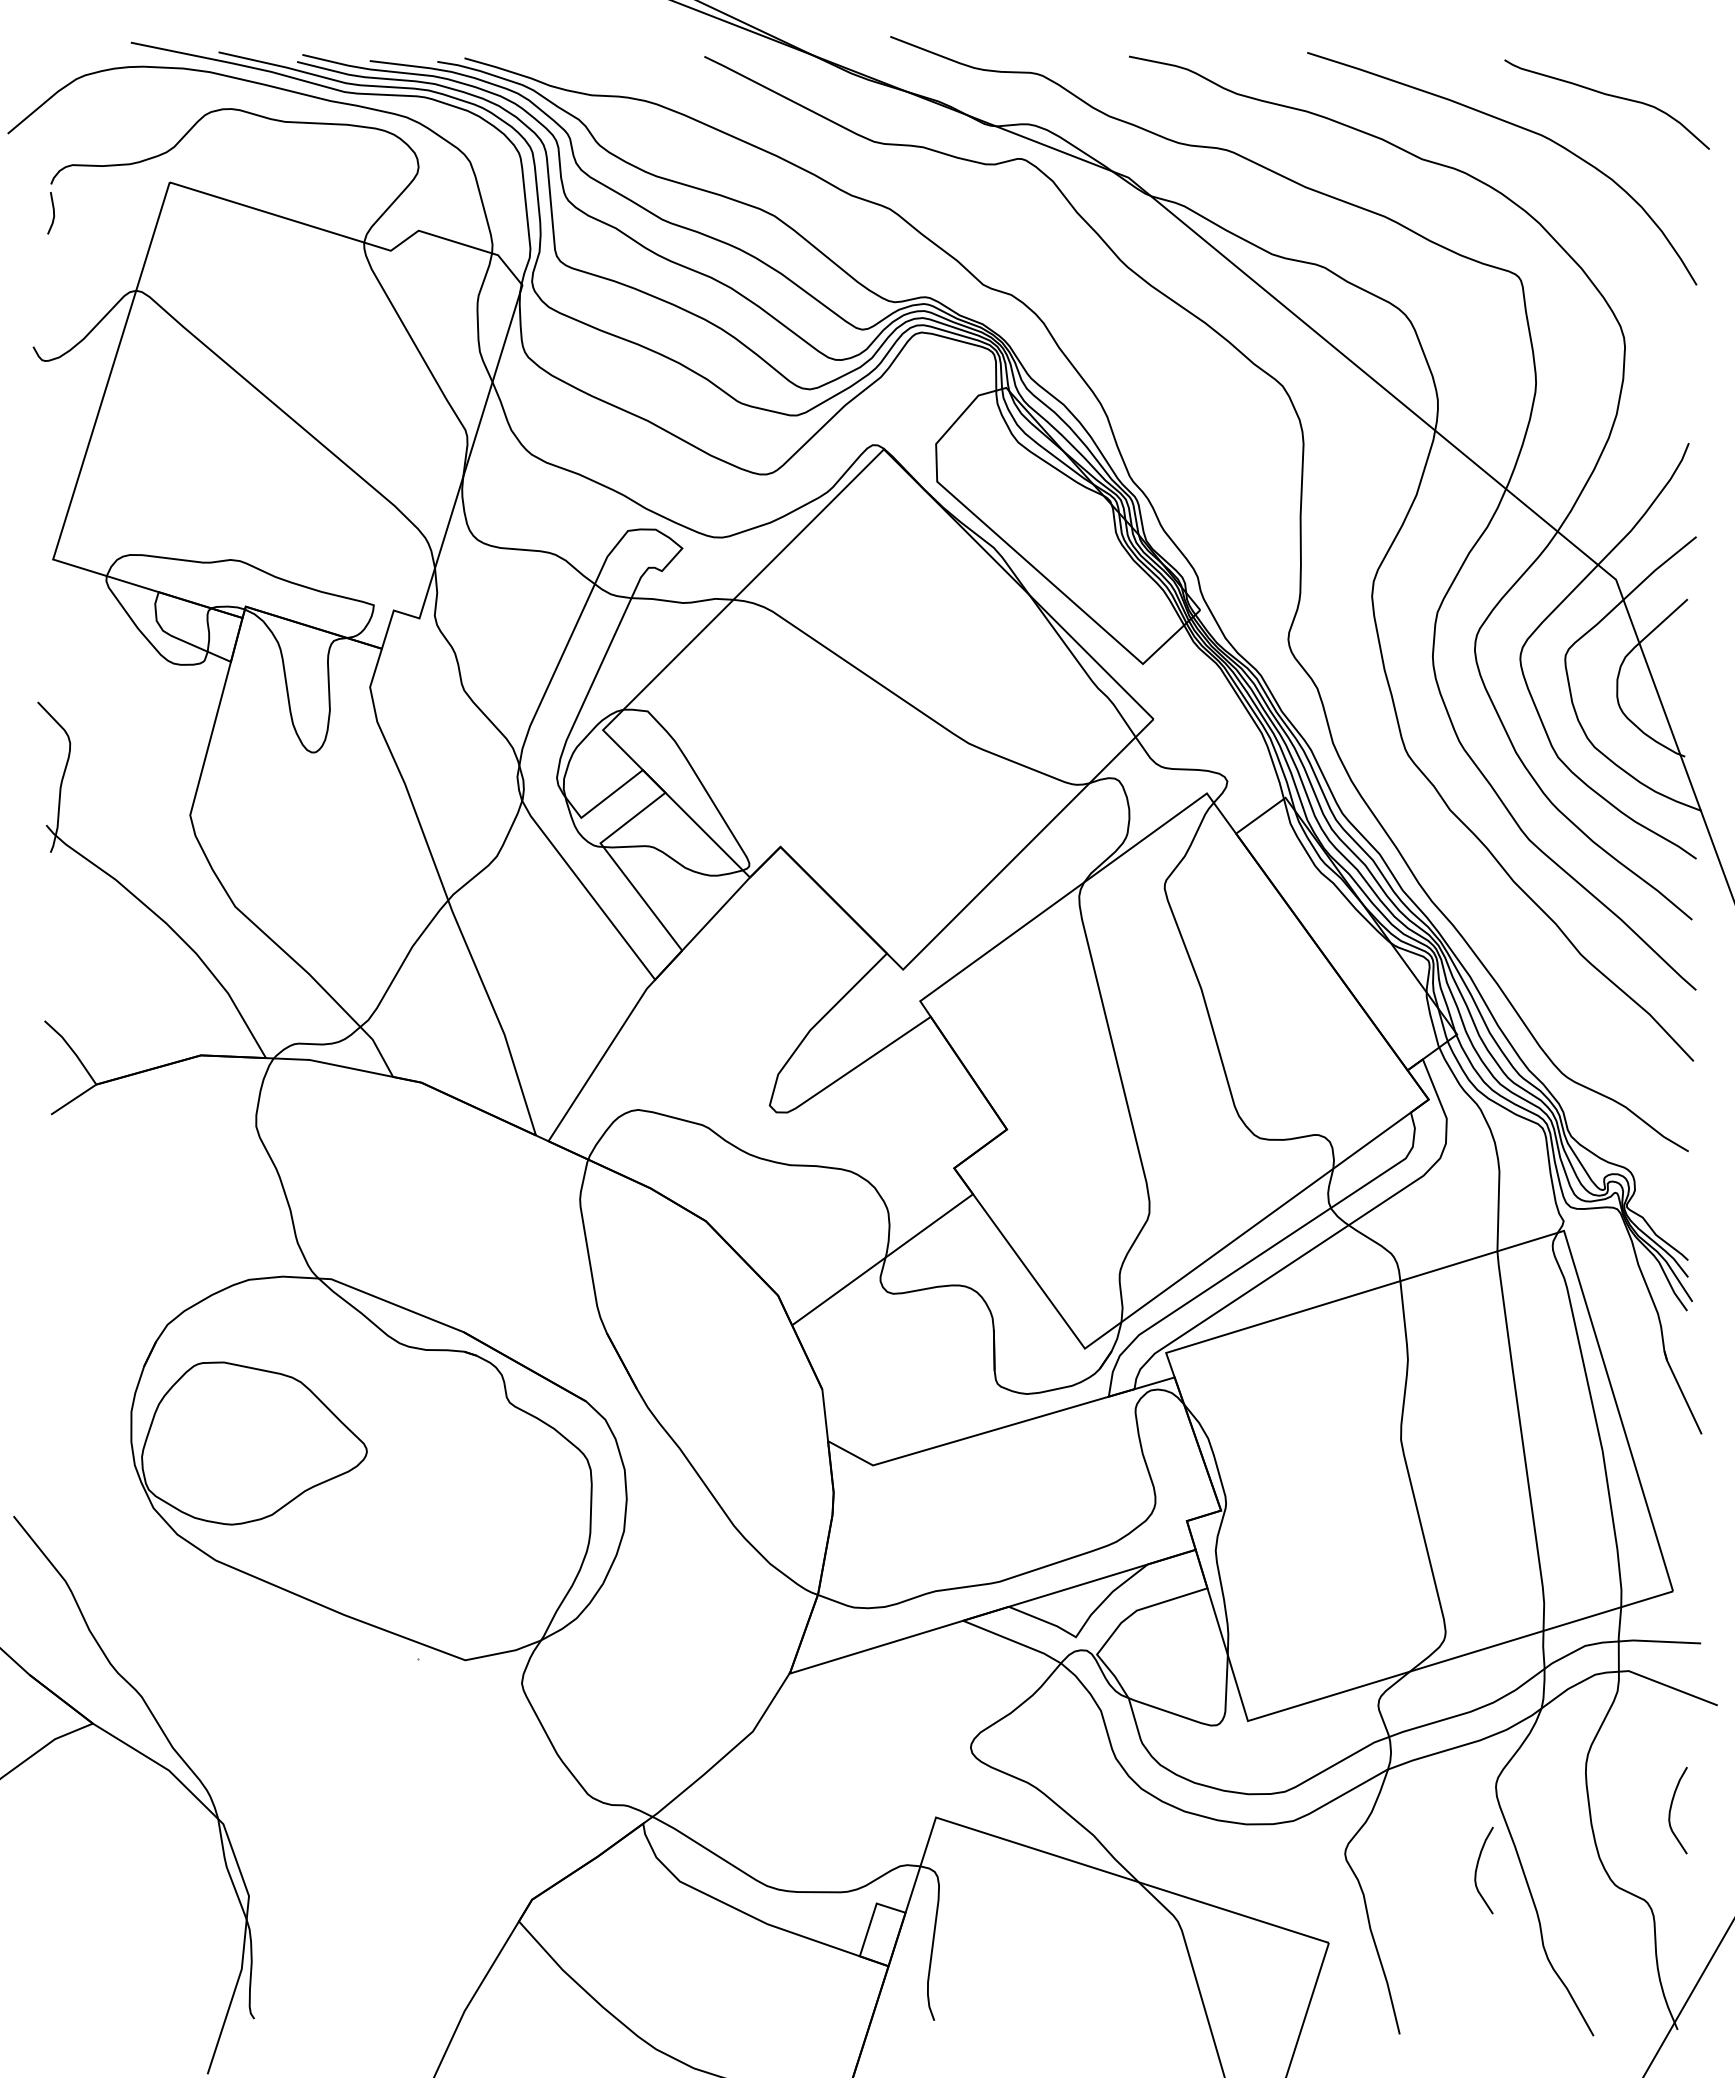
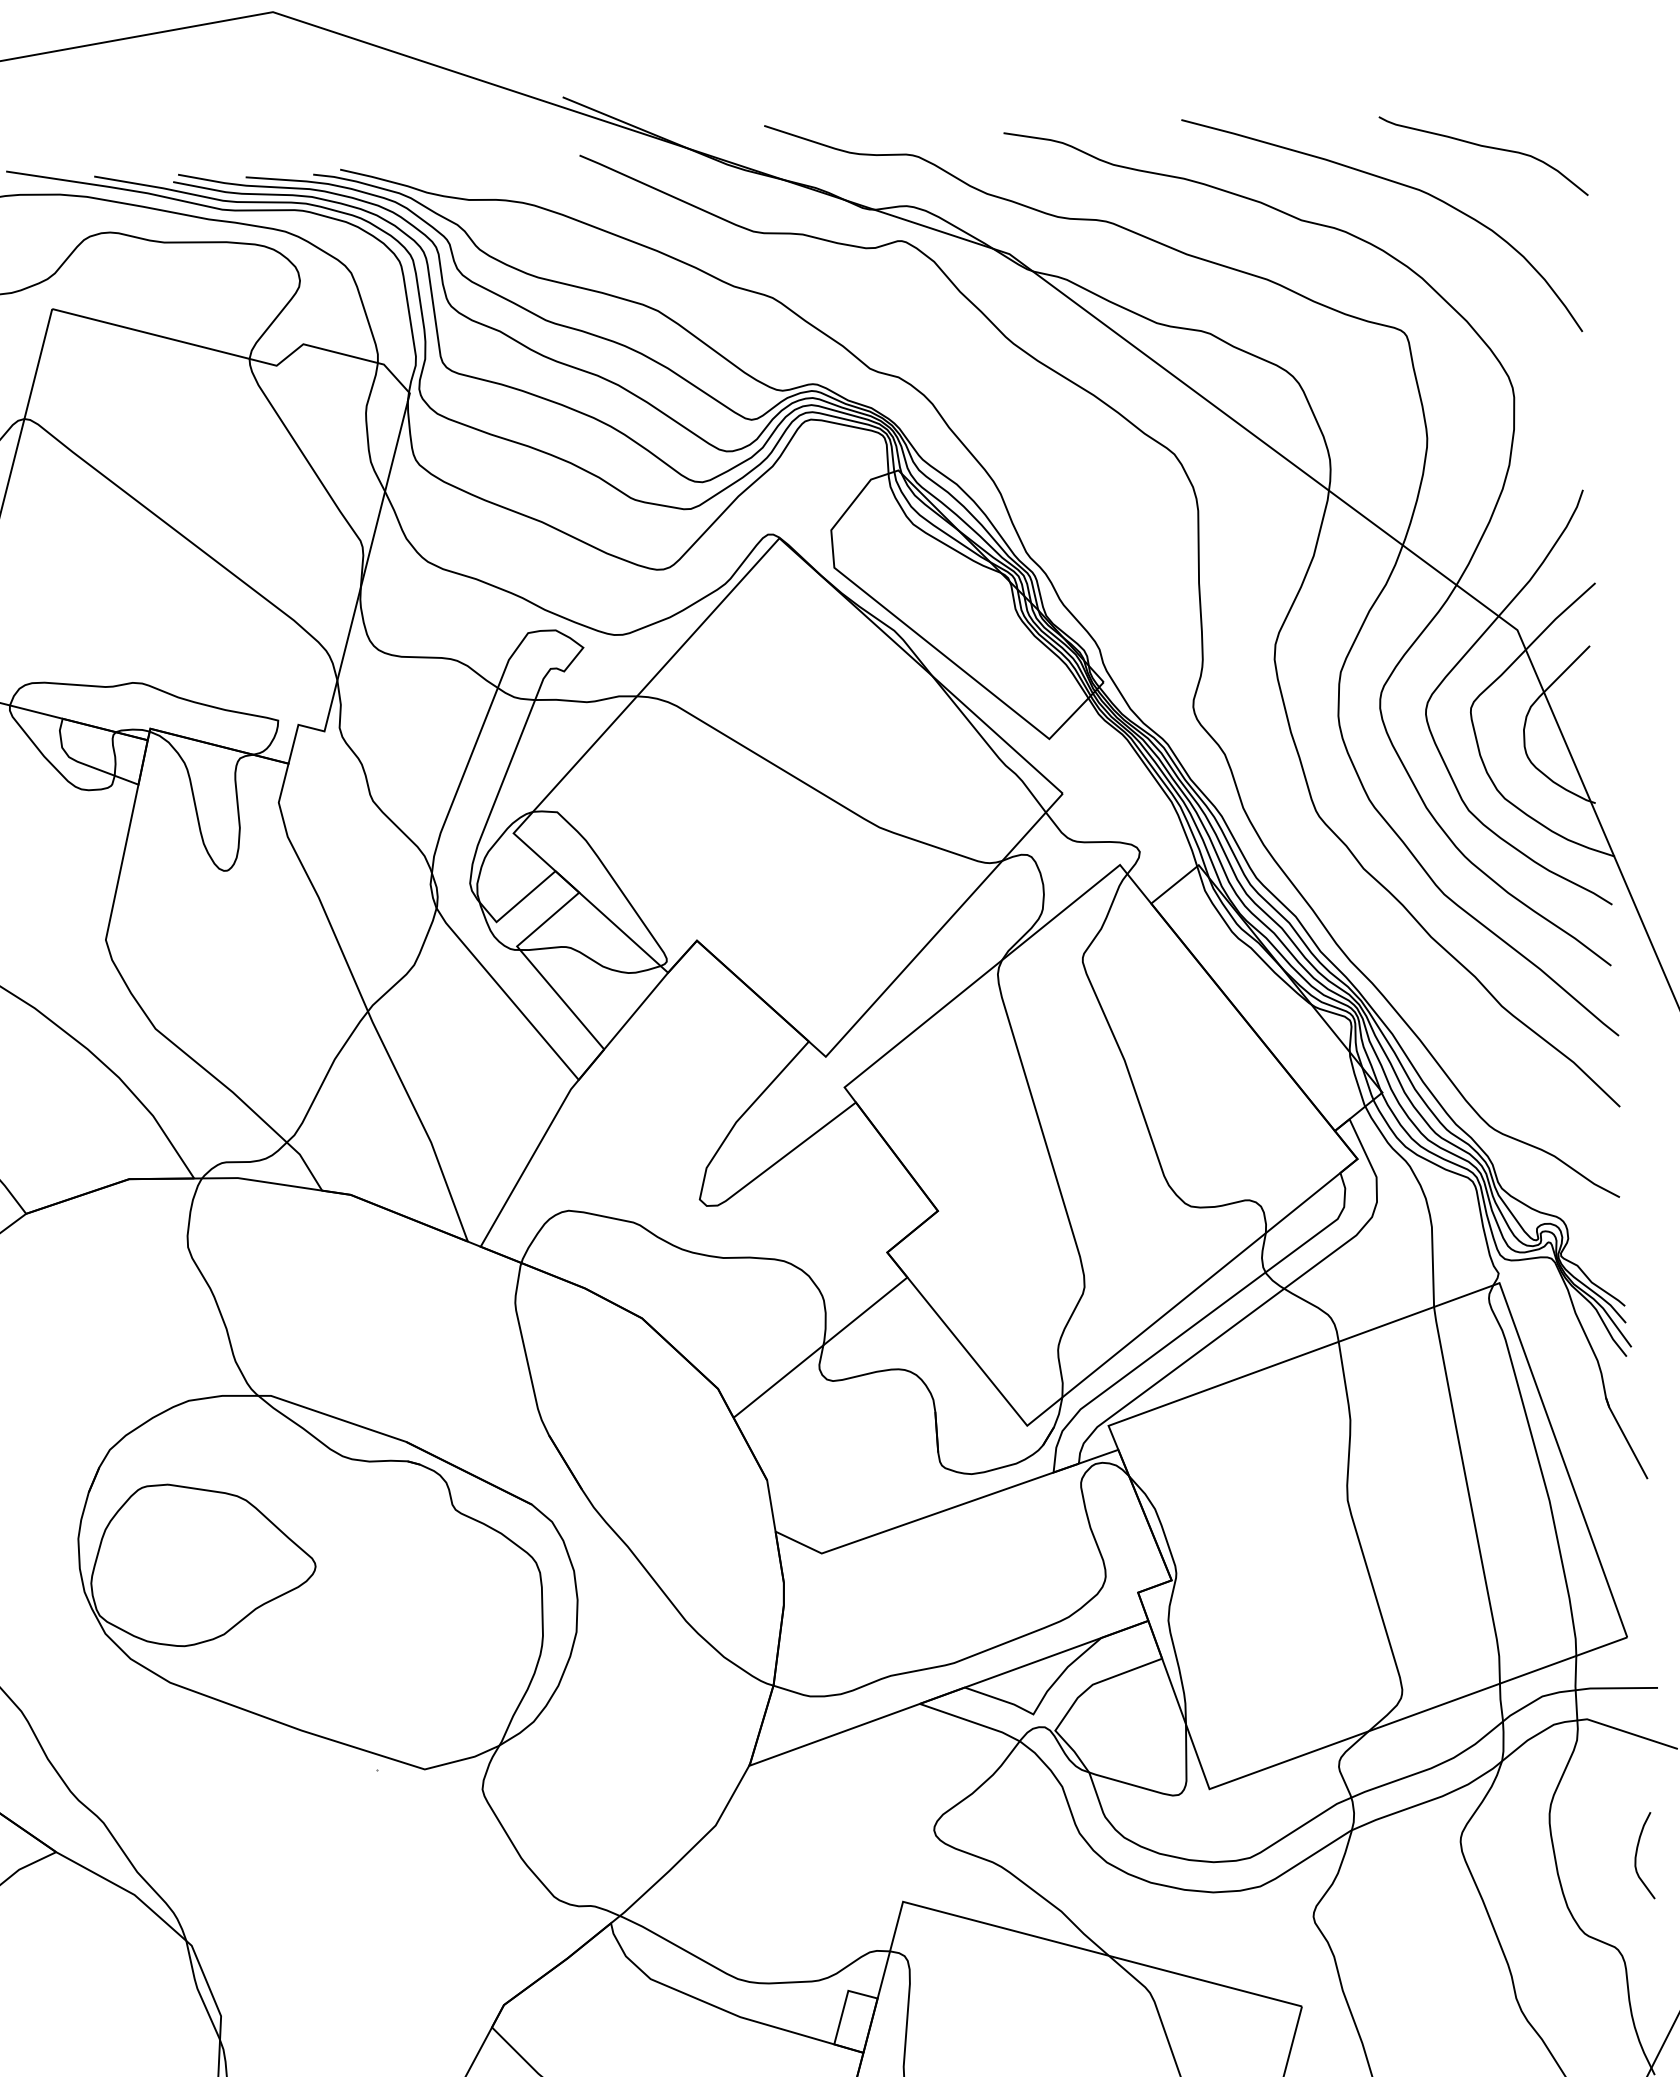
curve: (1477, 1869) -> (1446, 1925), removed

